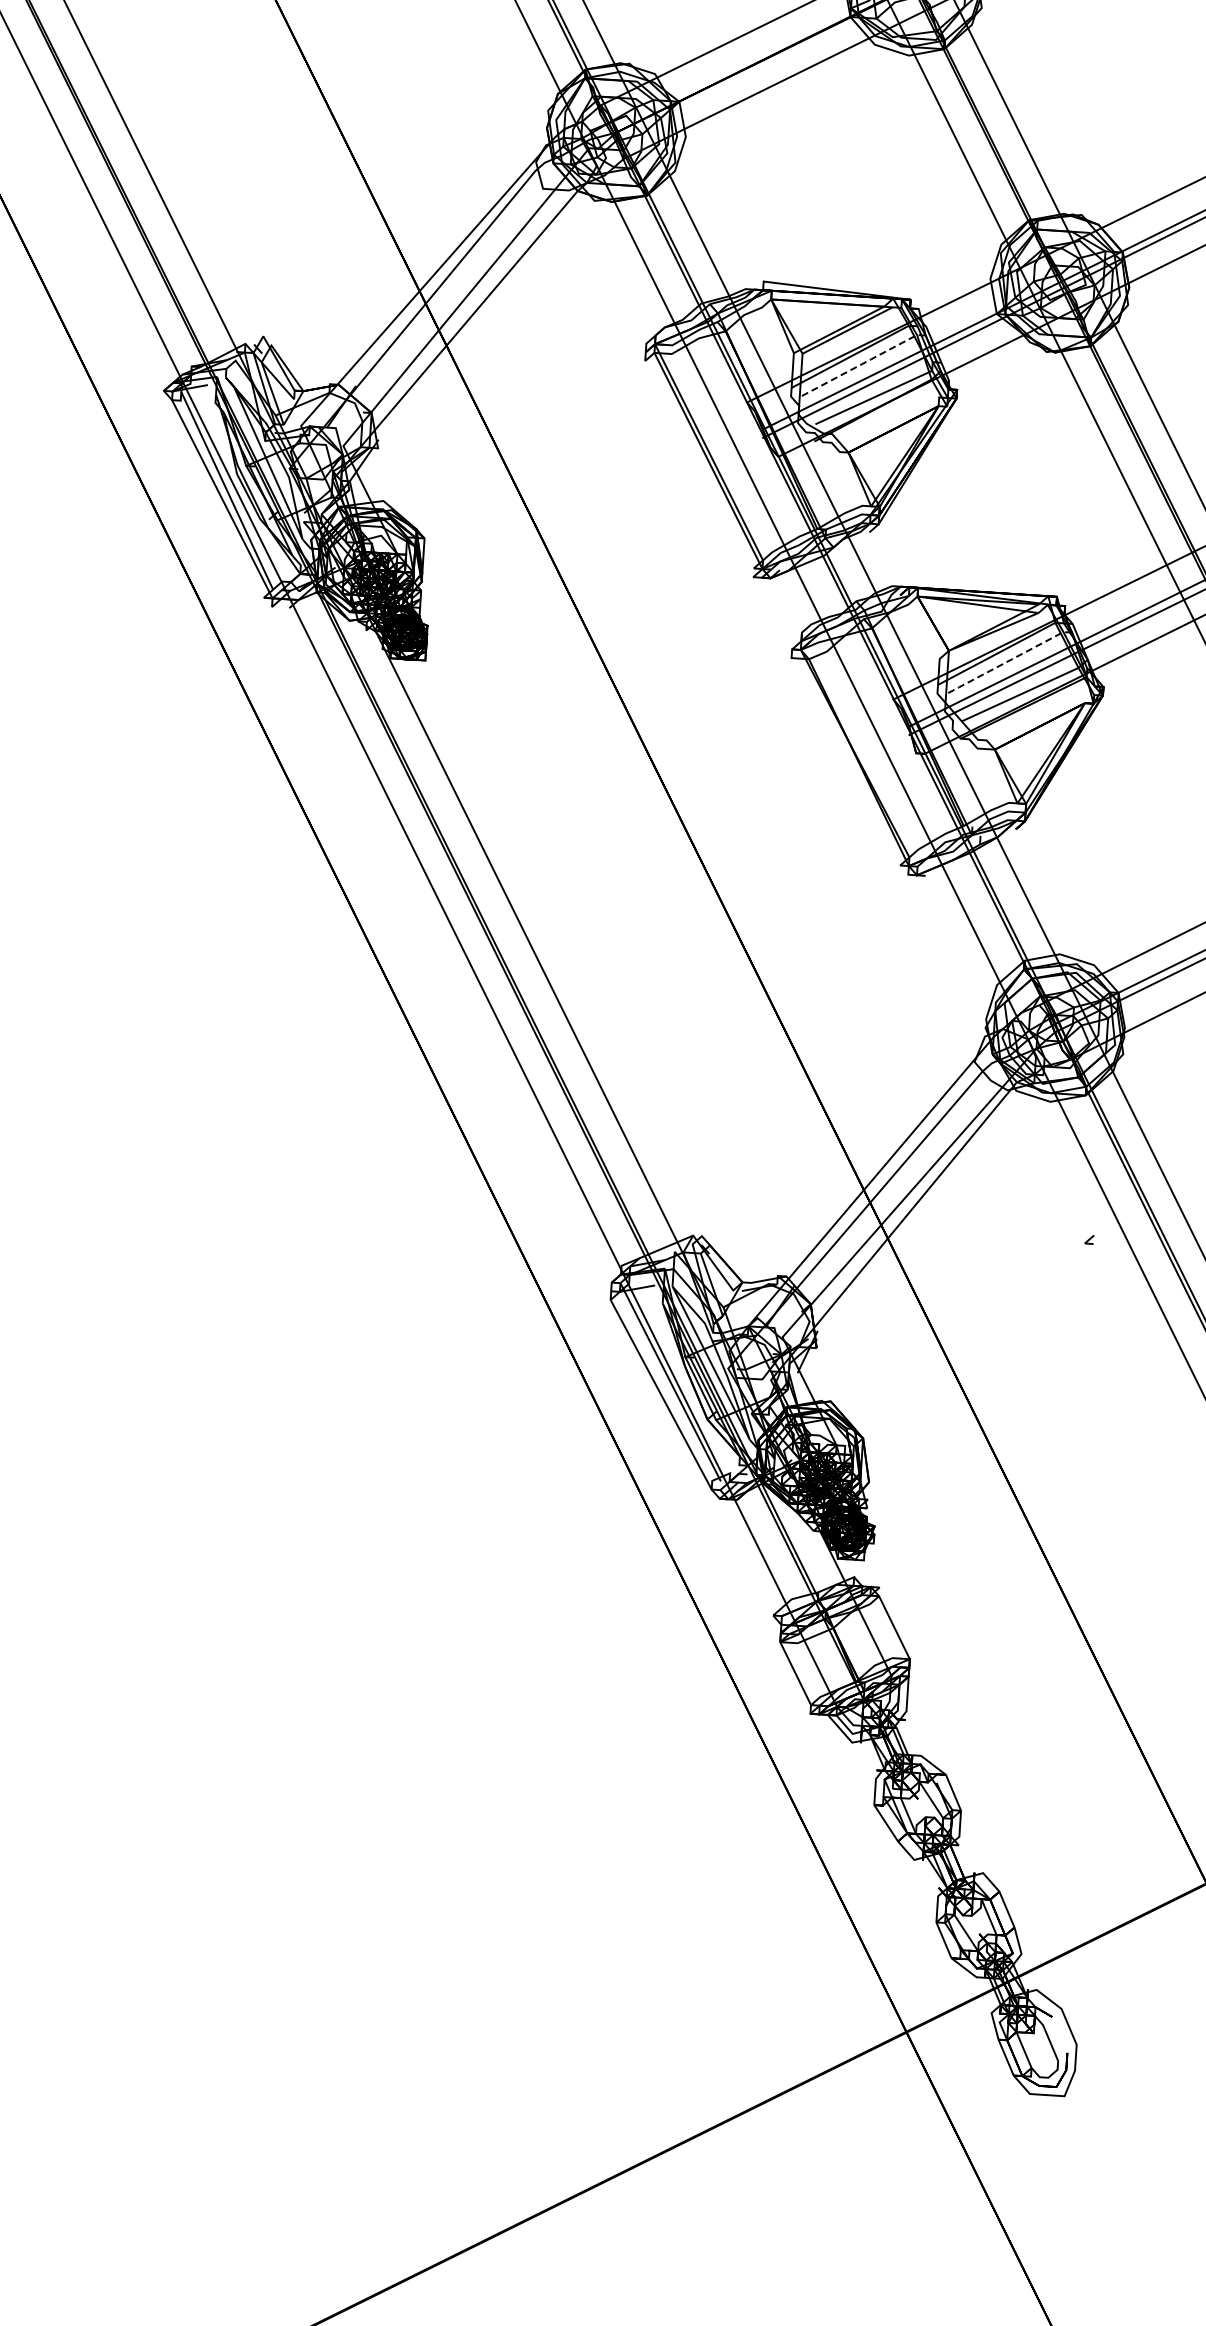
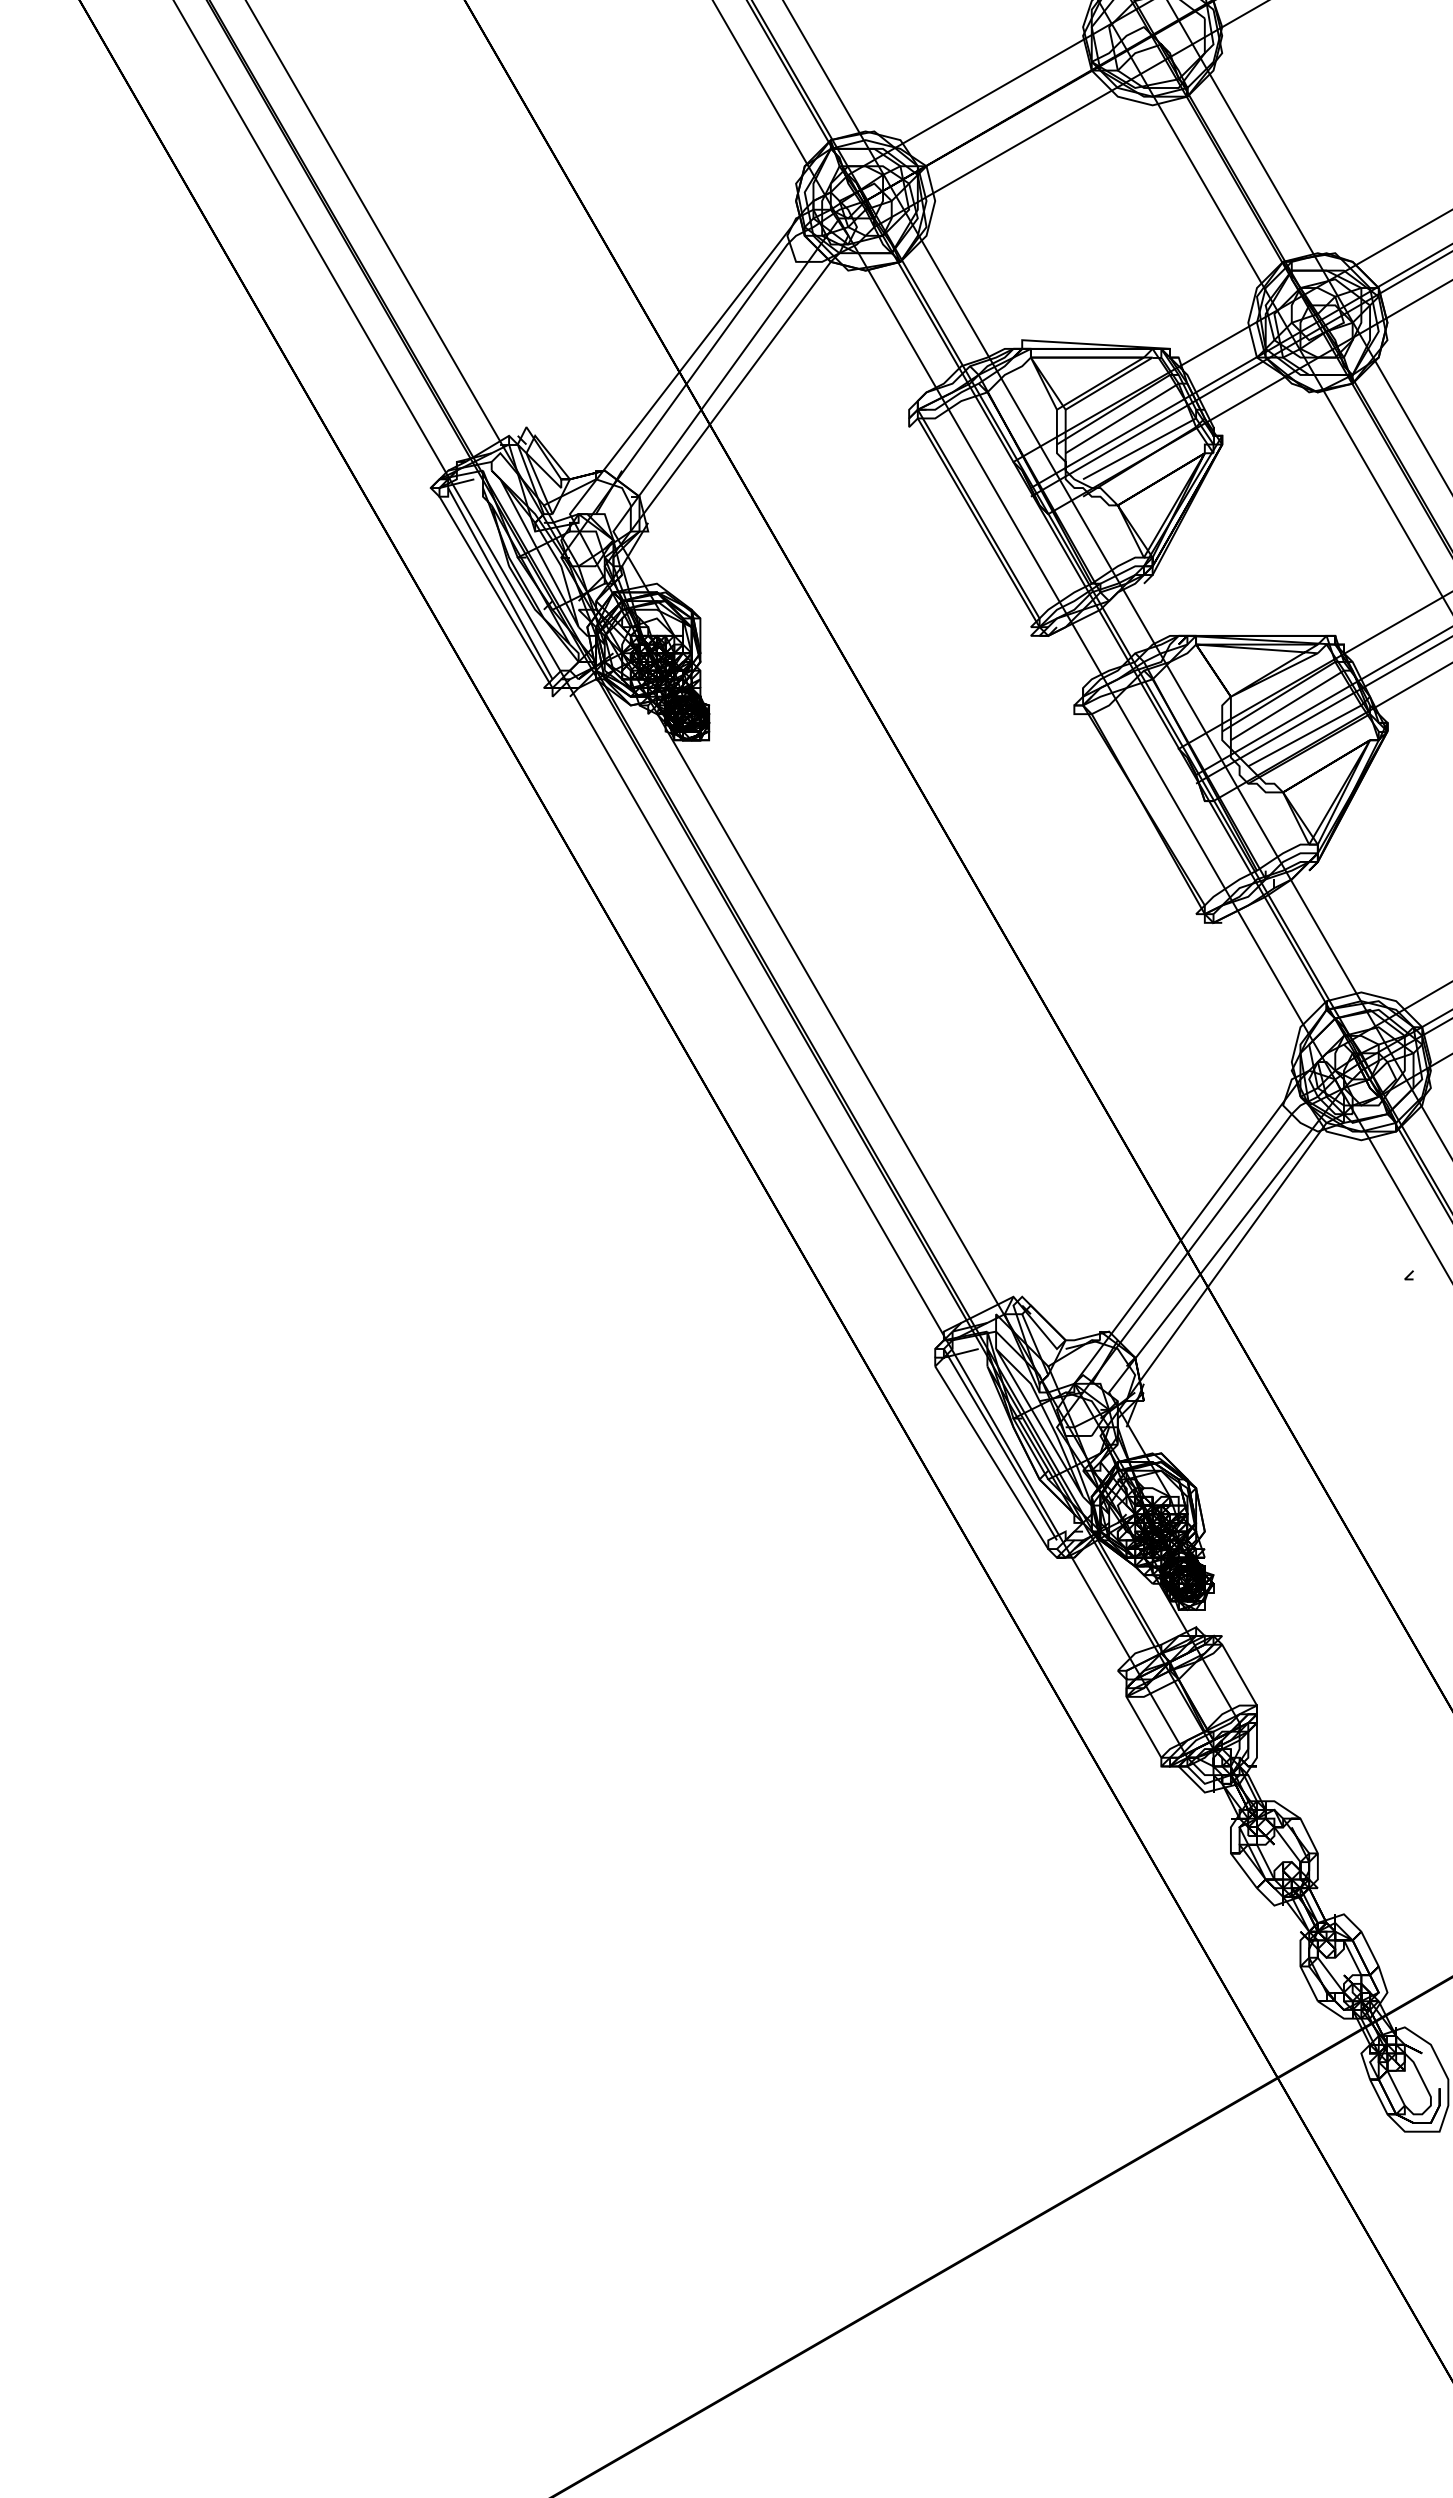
line: (862, 364) -> (1126, 416), dashed -> solid
line: (1008, 661) -> (1291, 703), dashed -> solid

